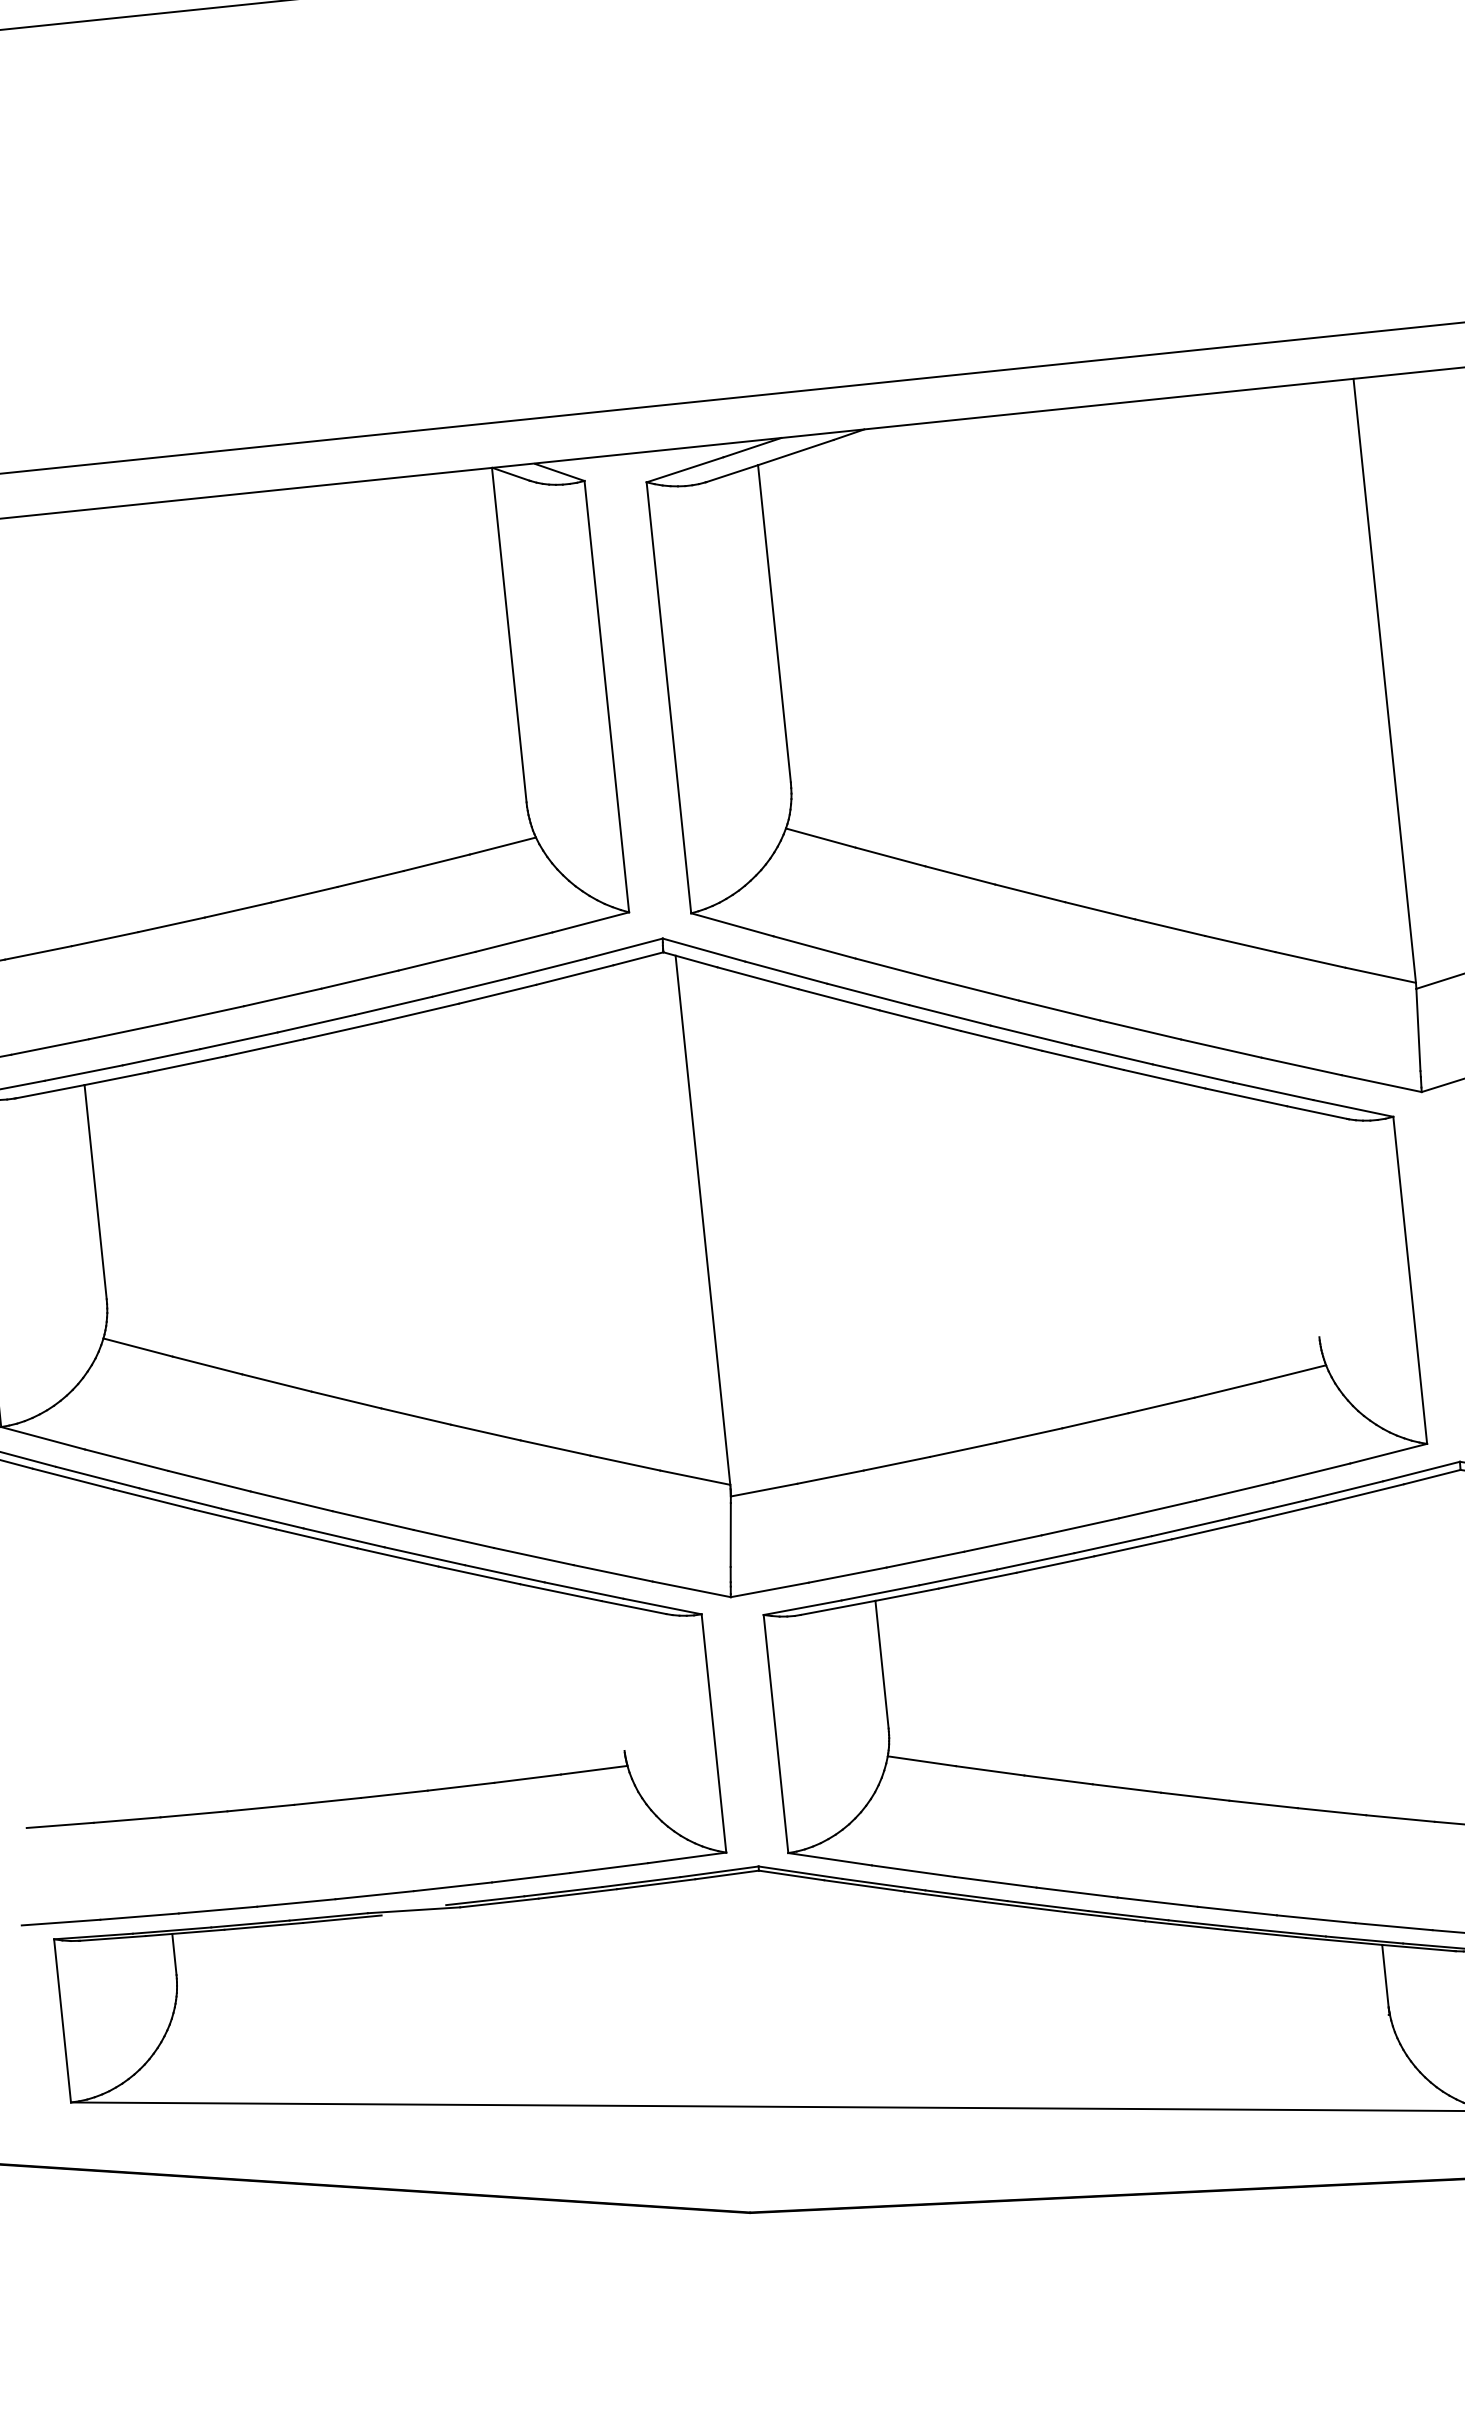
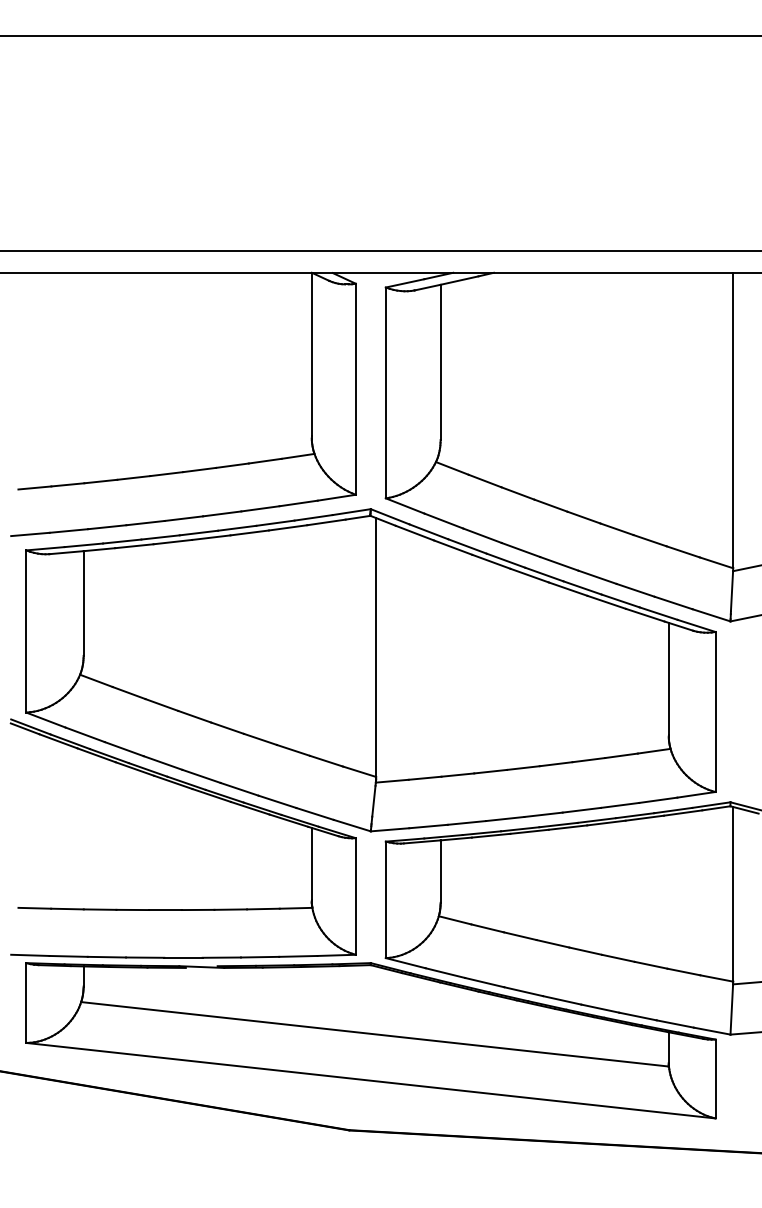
line: (1307, 1221) -> (668, 678), added
line: (616, 1675) -> (311, 863), added
line: (781, 2011) -> (374, 1034), added

